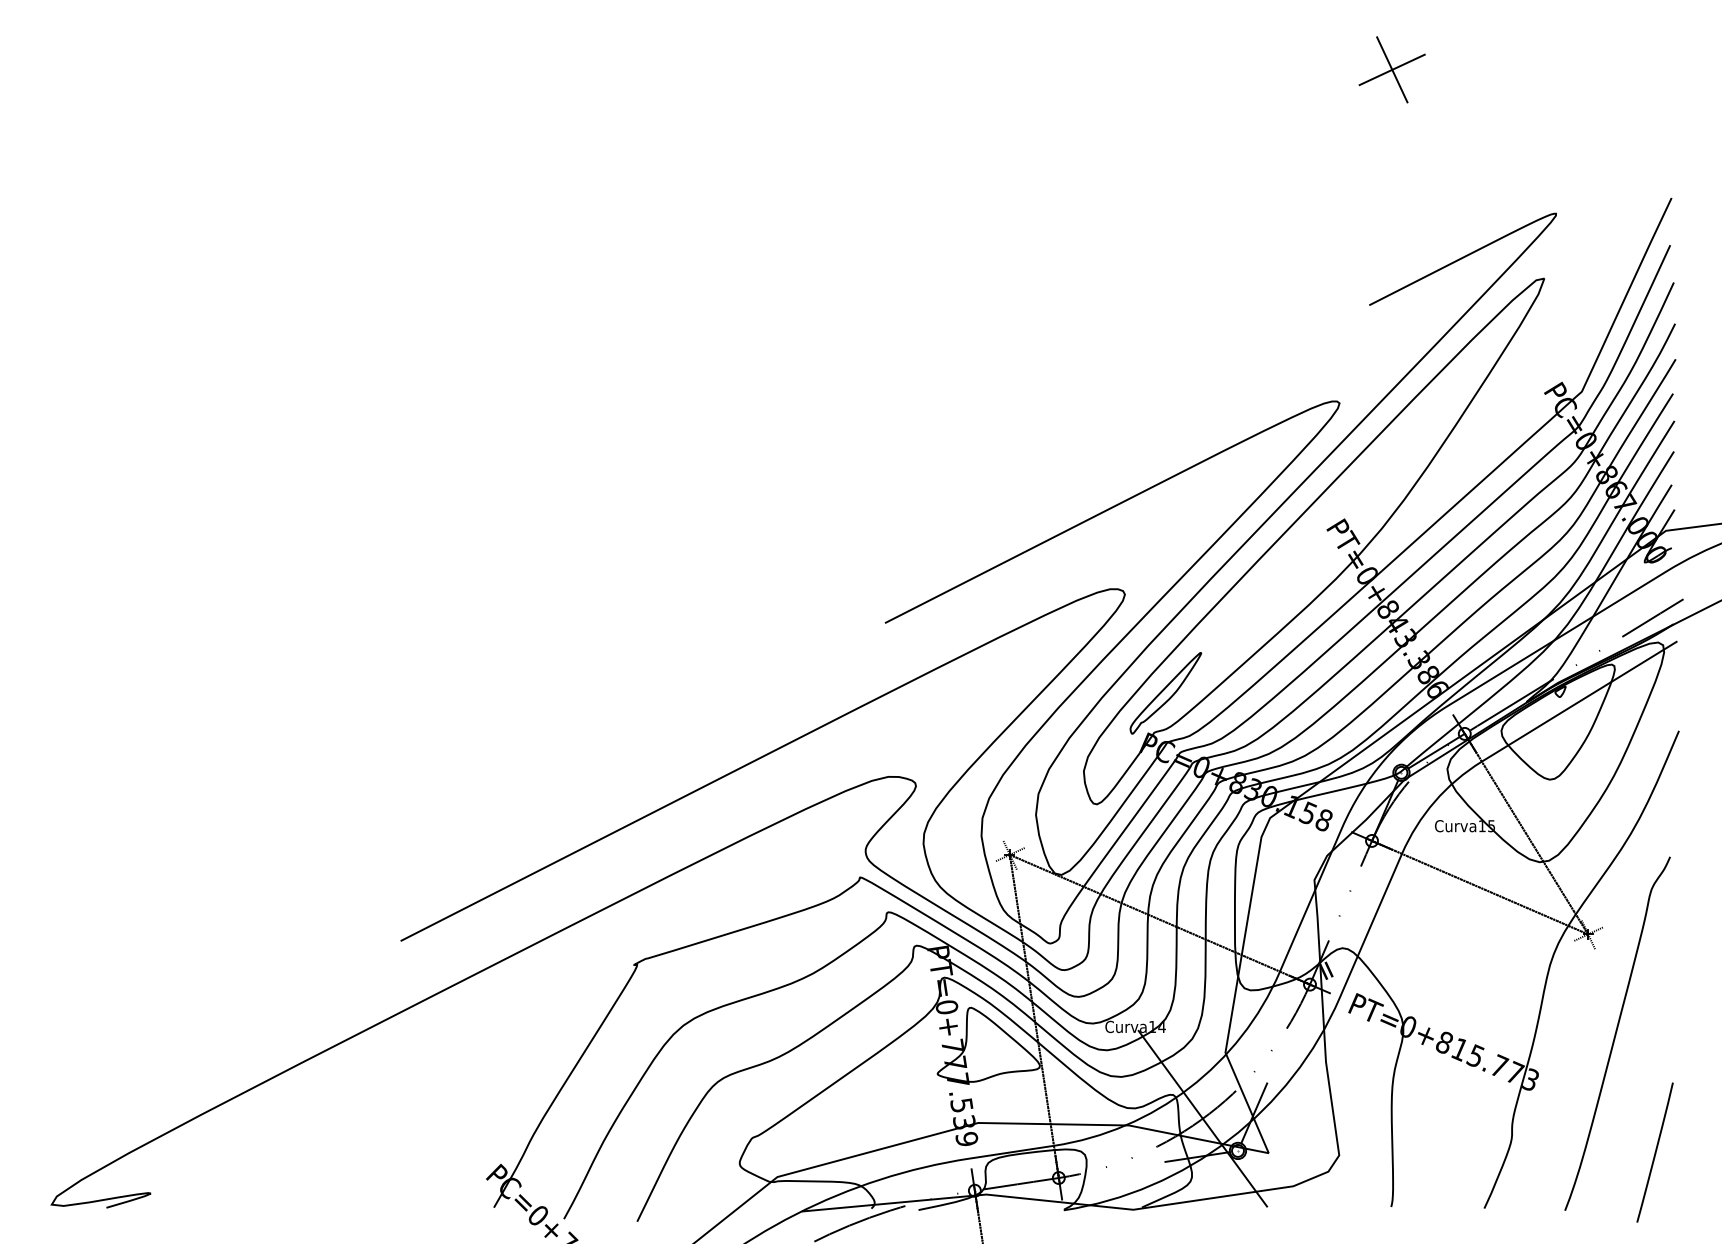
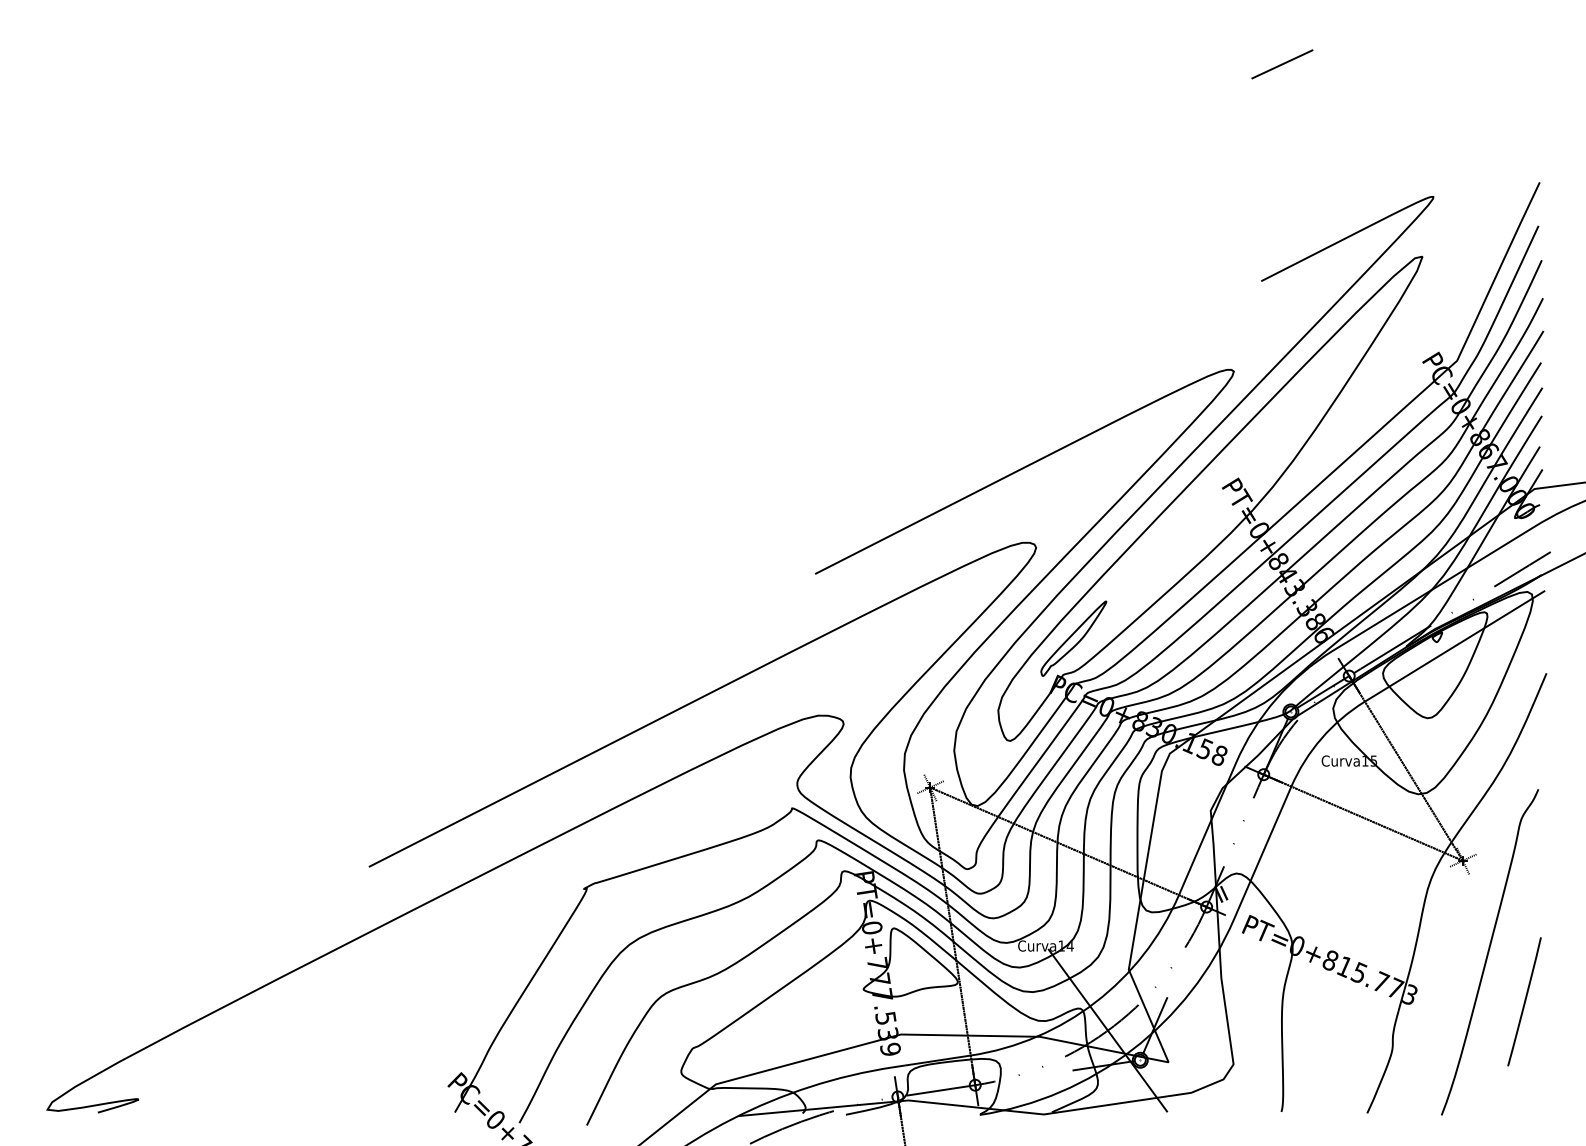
line: (1392, 70) -> (1282, 64), removed
line: (1655, 1152) -> (1524, 1001), moved

